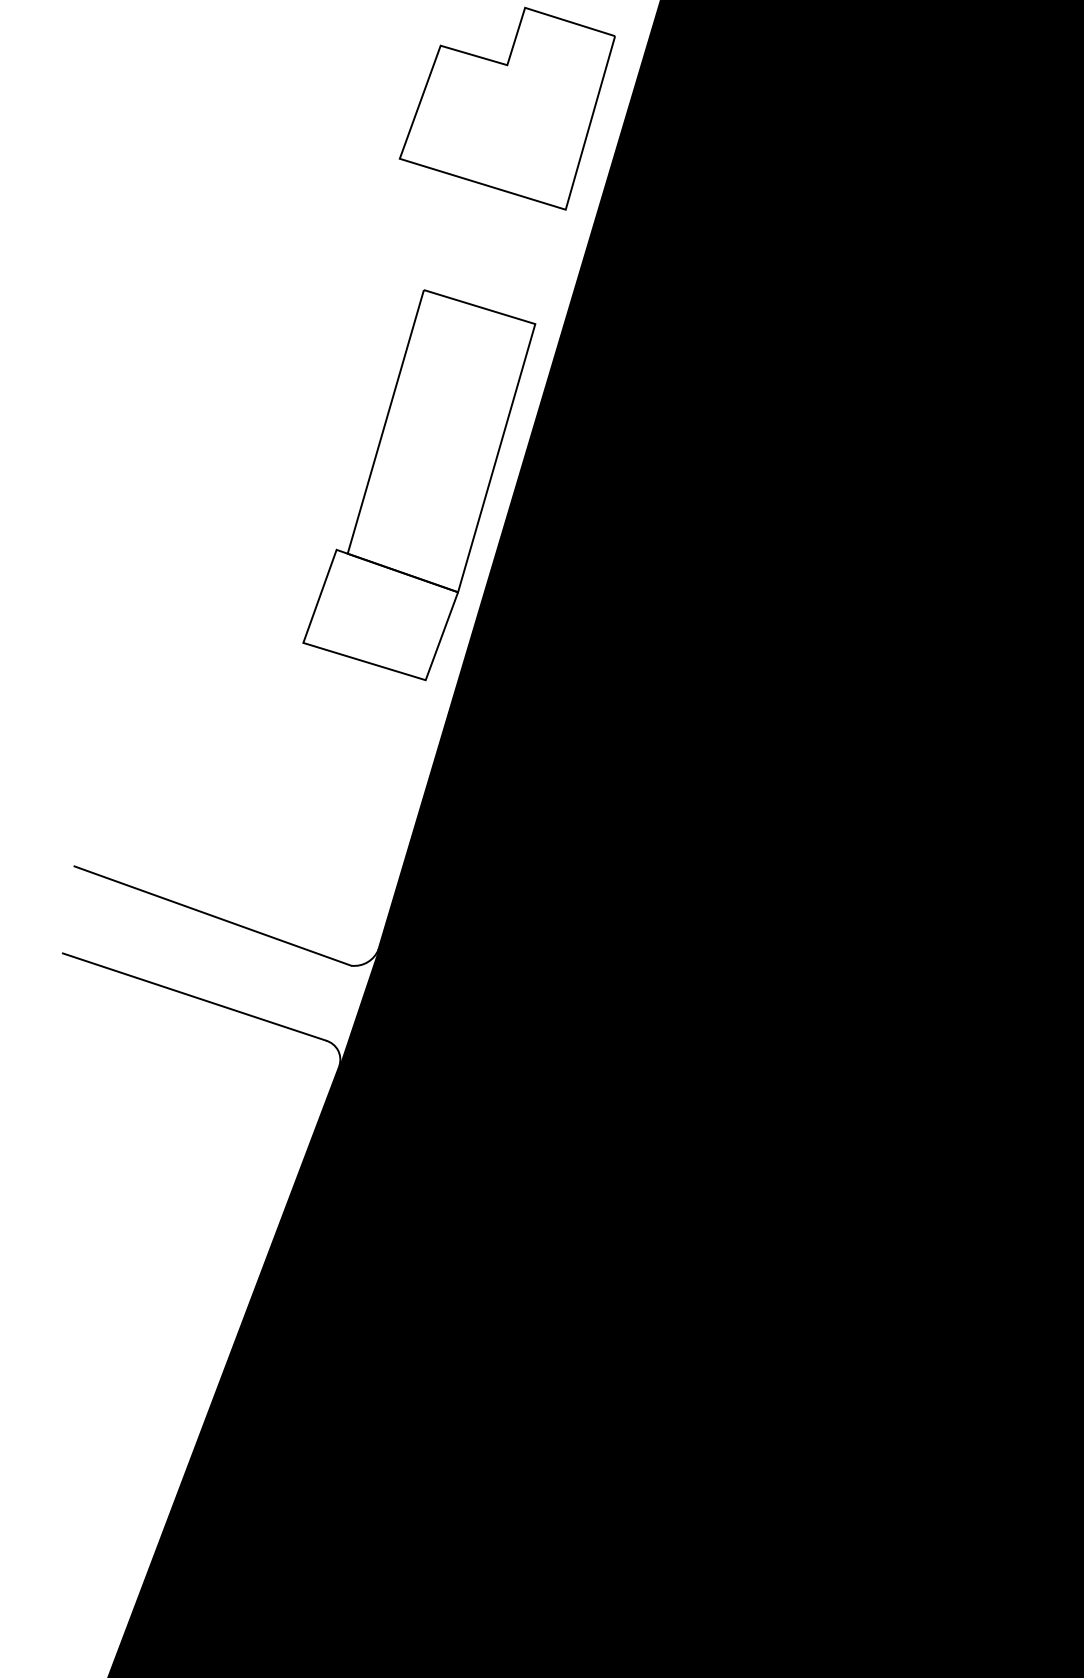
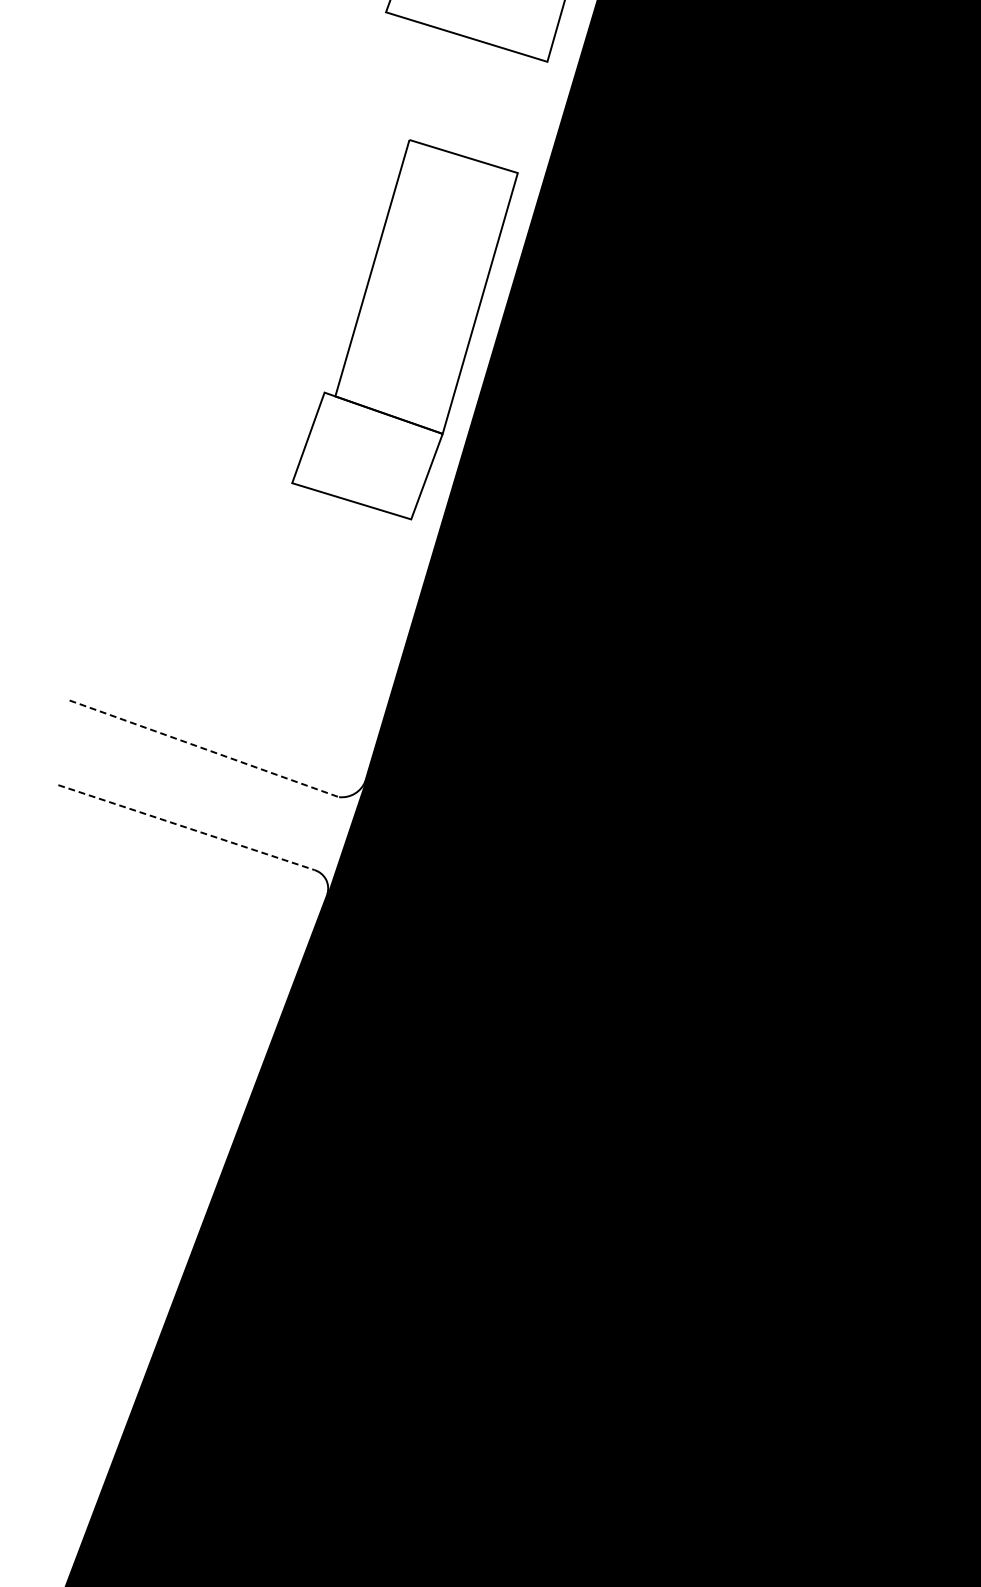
line: (213, 916) -> (204, 749), solid -> dashed
line: (194, 997) -> (186, 828), solid -> dashed

